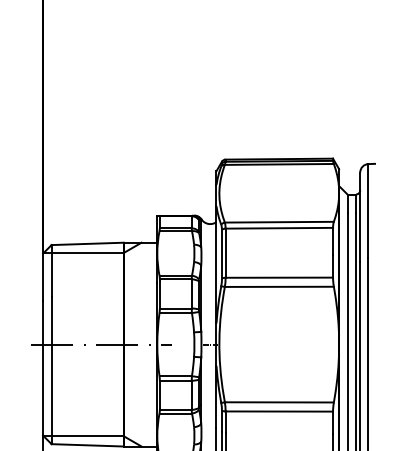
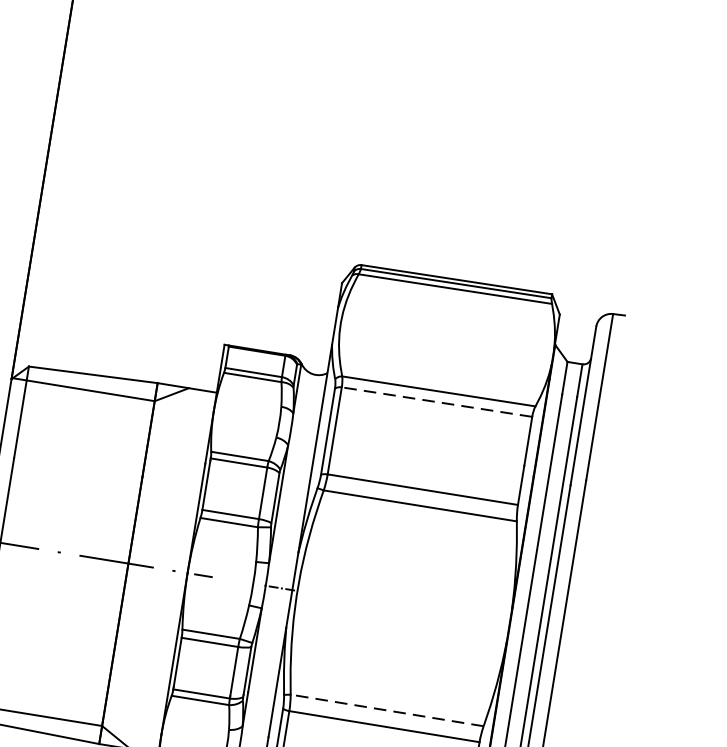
line: (279, 228) -> (437, 402), solid -> dashed
line: (279, 402) -> (387, 710), solid -> dashed

